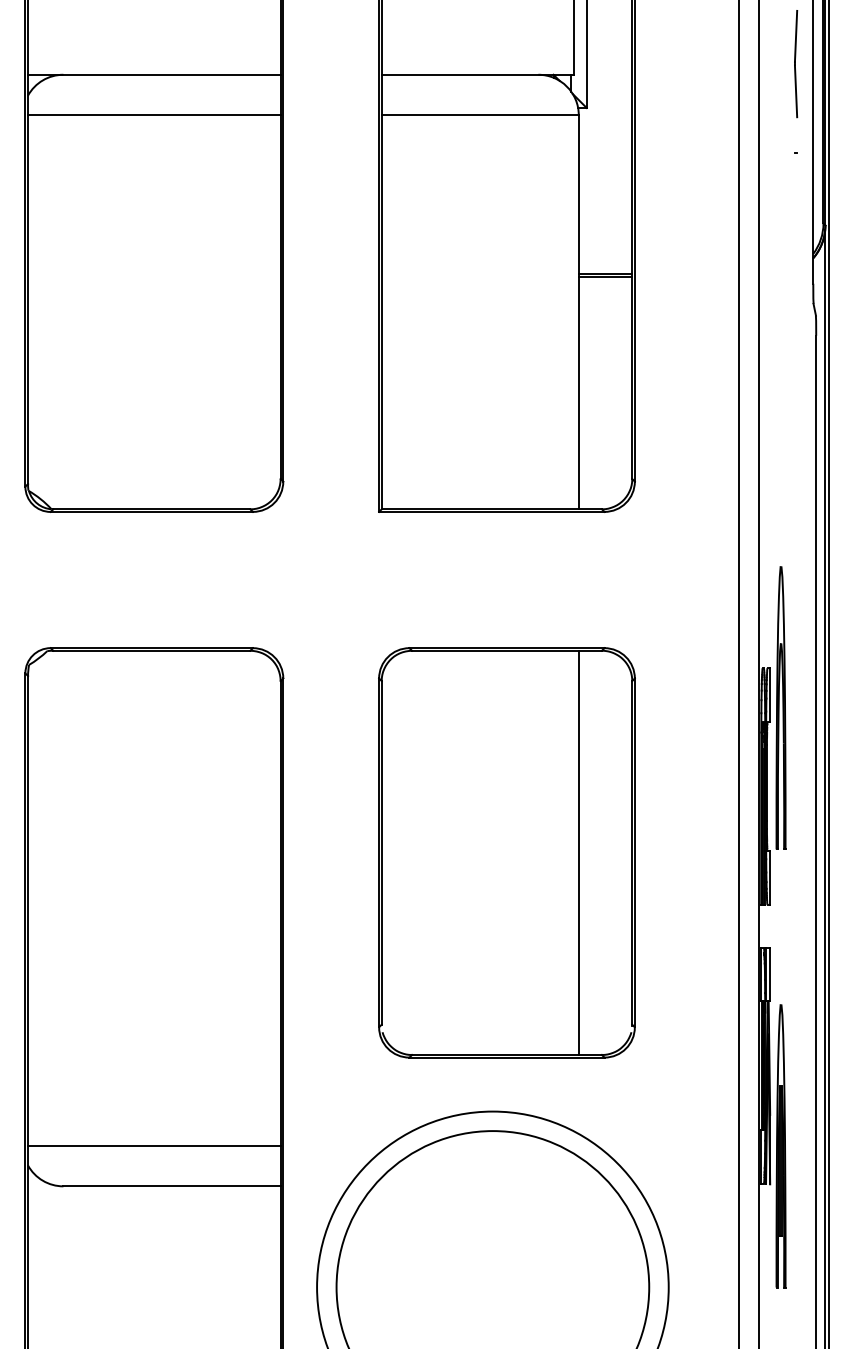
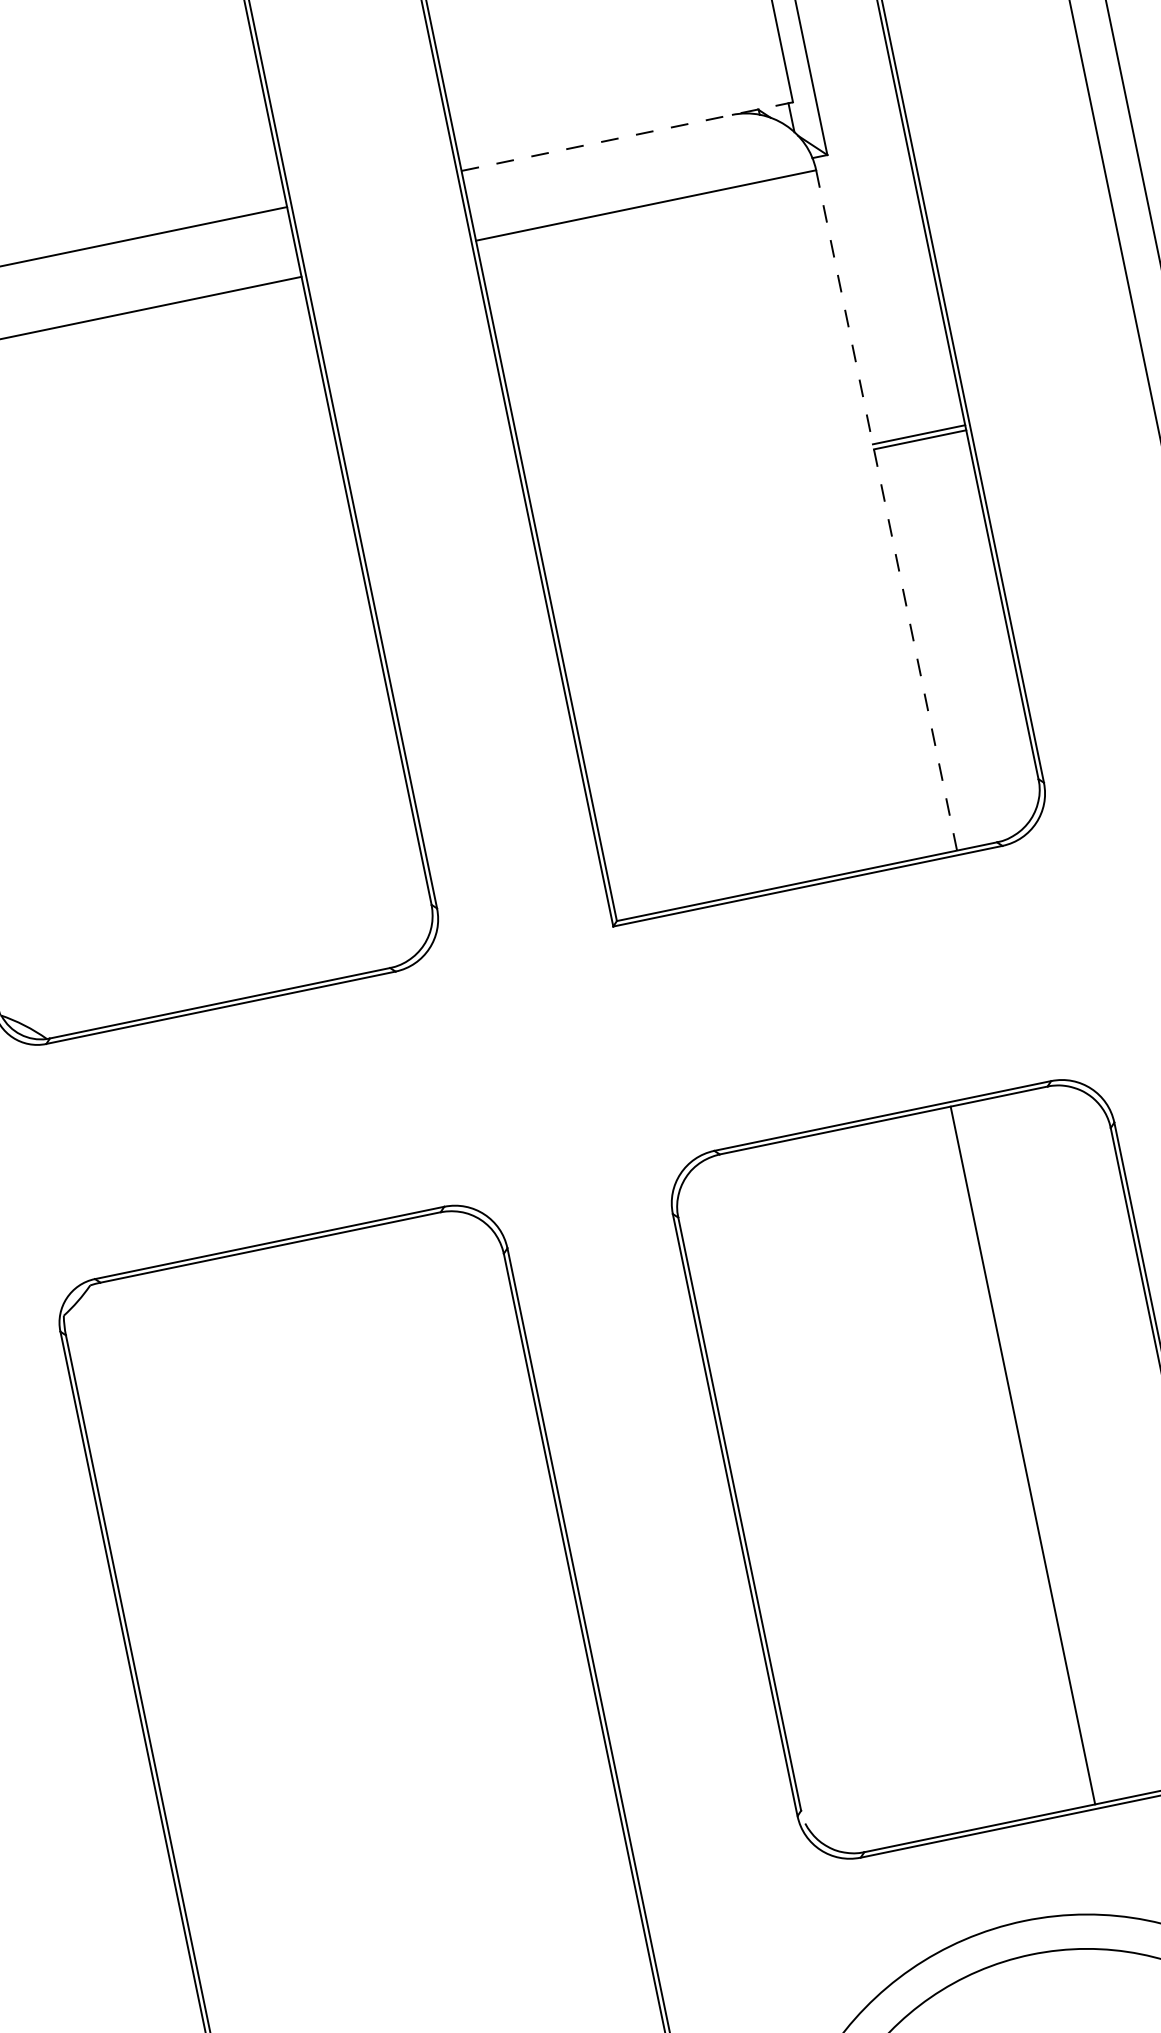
line: (477, 74) -> (626, 136), solid -> dashed
line: (578, 312) -> (886, 510), solid -> dashed
line: (578, 852) -> (1022, 1454), moved

